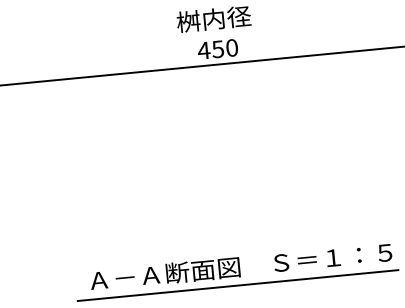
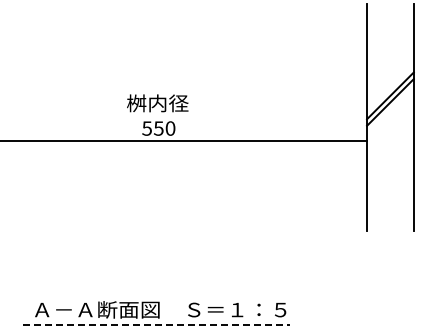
text: (203, 50) -> (146, 128), 450 -> 550
line: (238, 285) -> (156, 325), solid -> dashed

